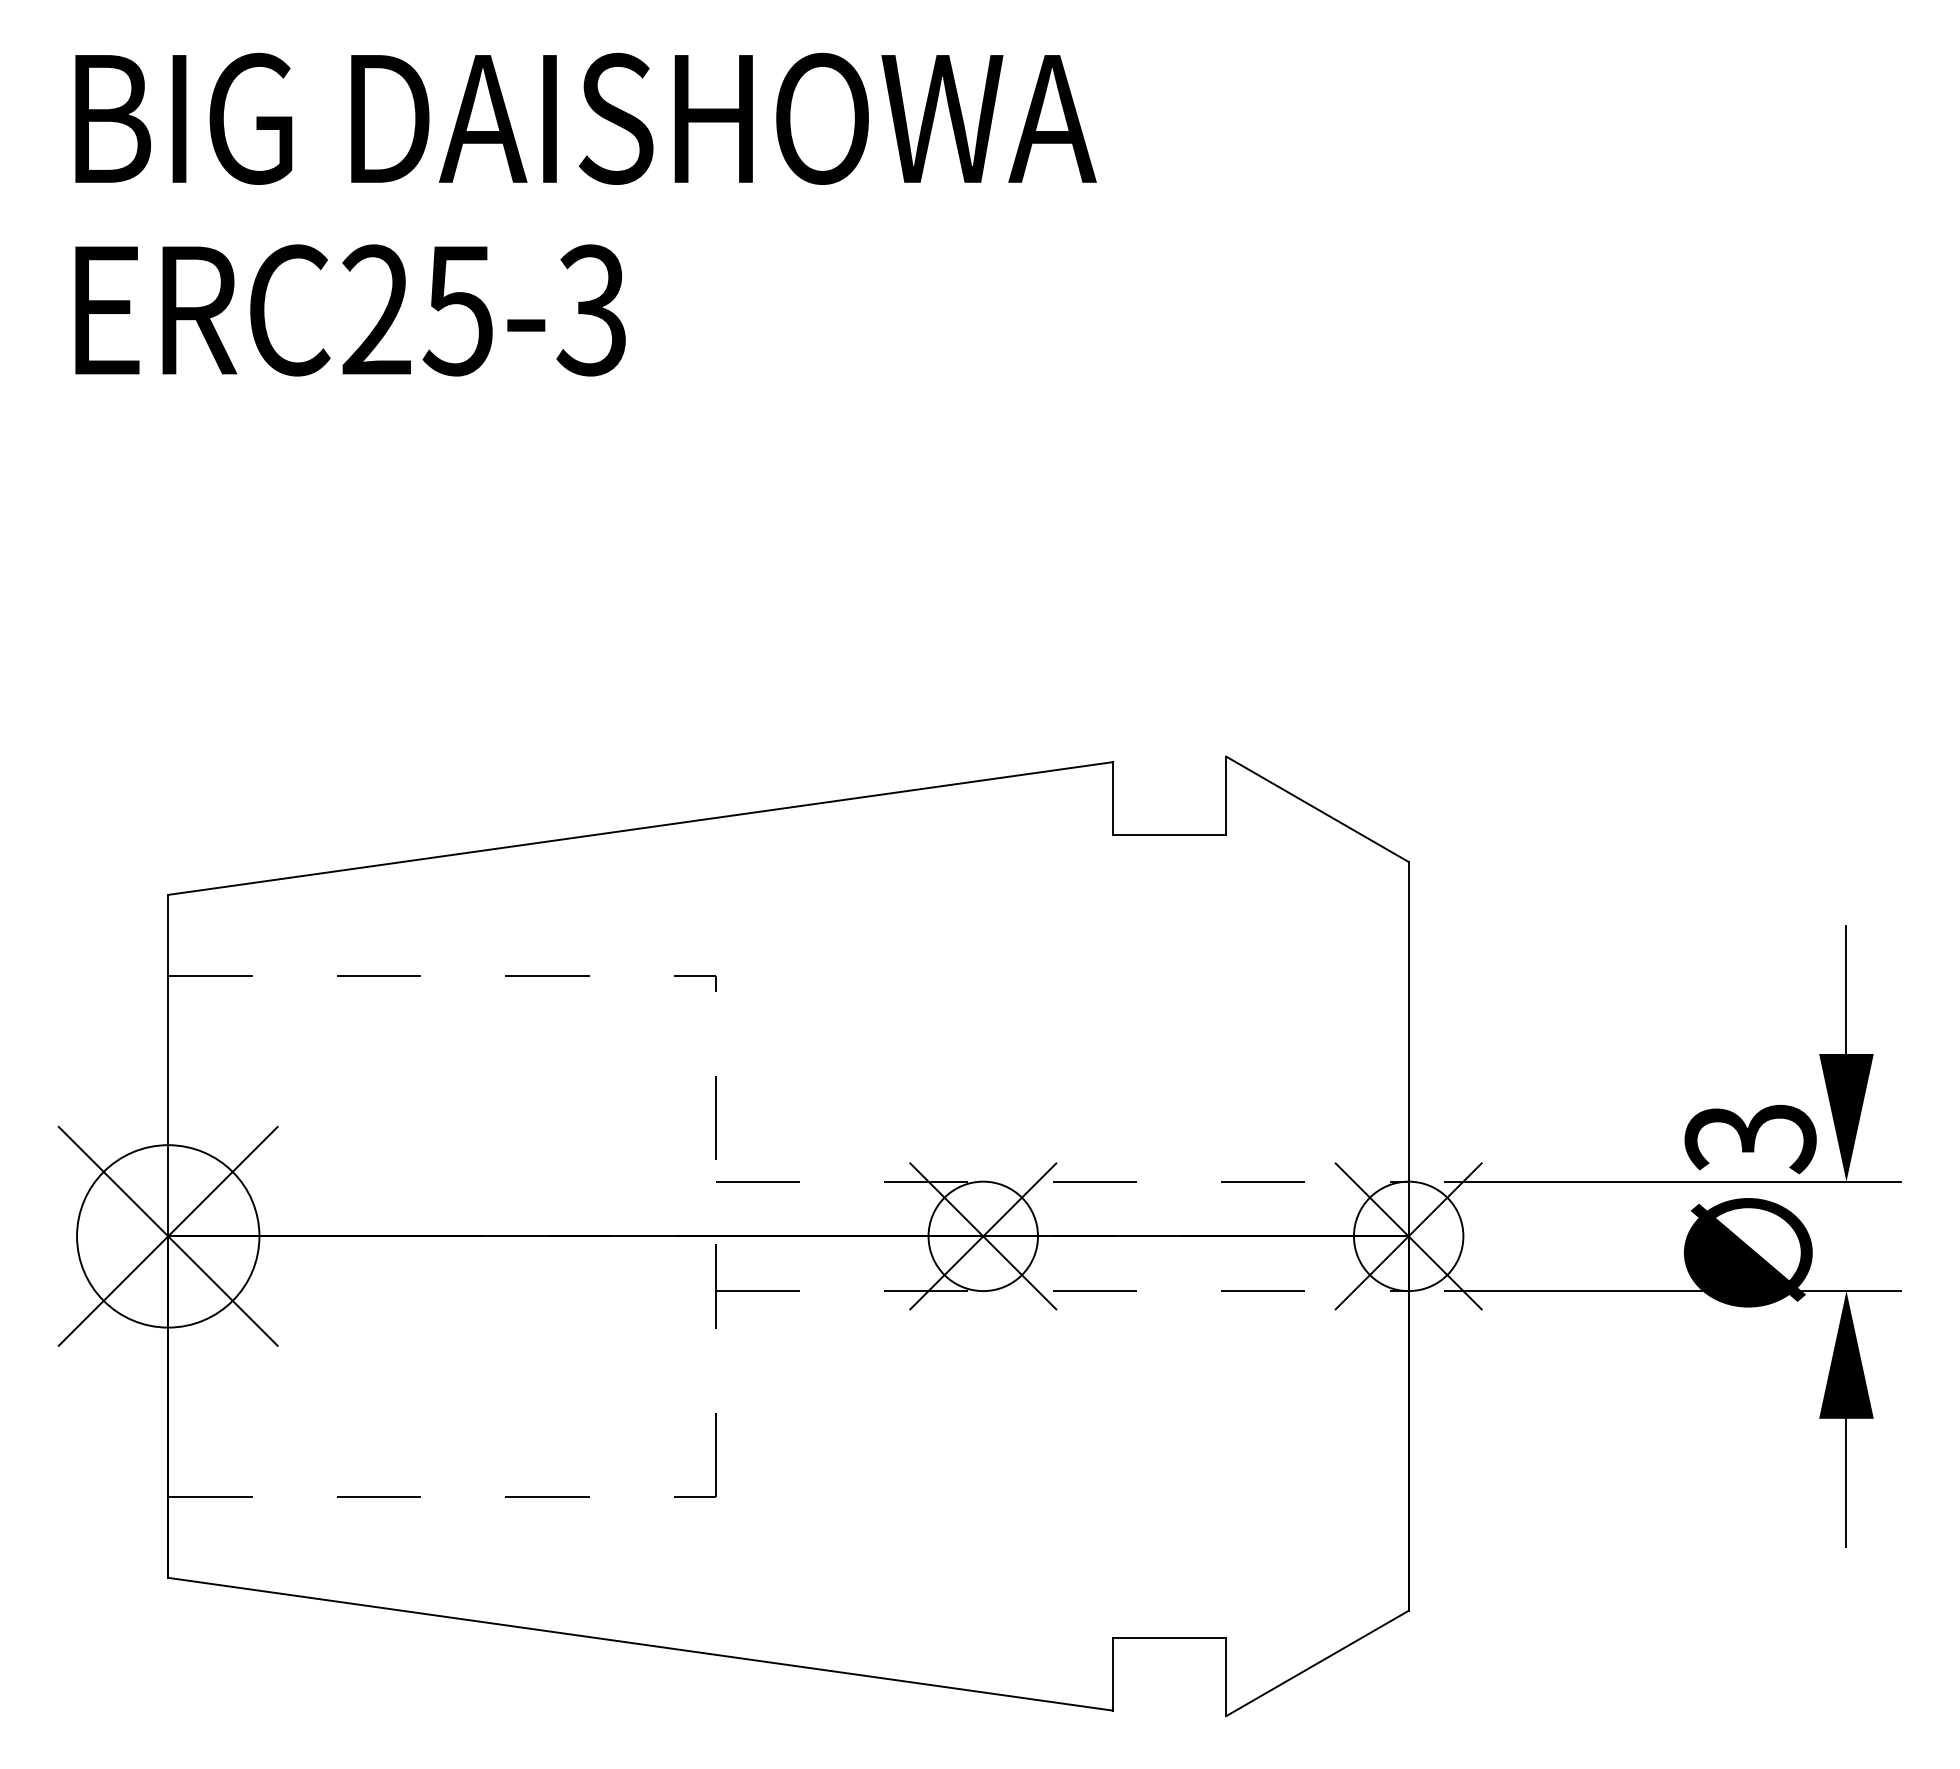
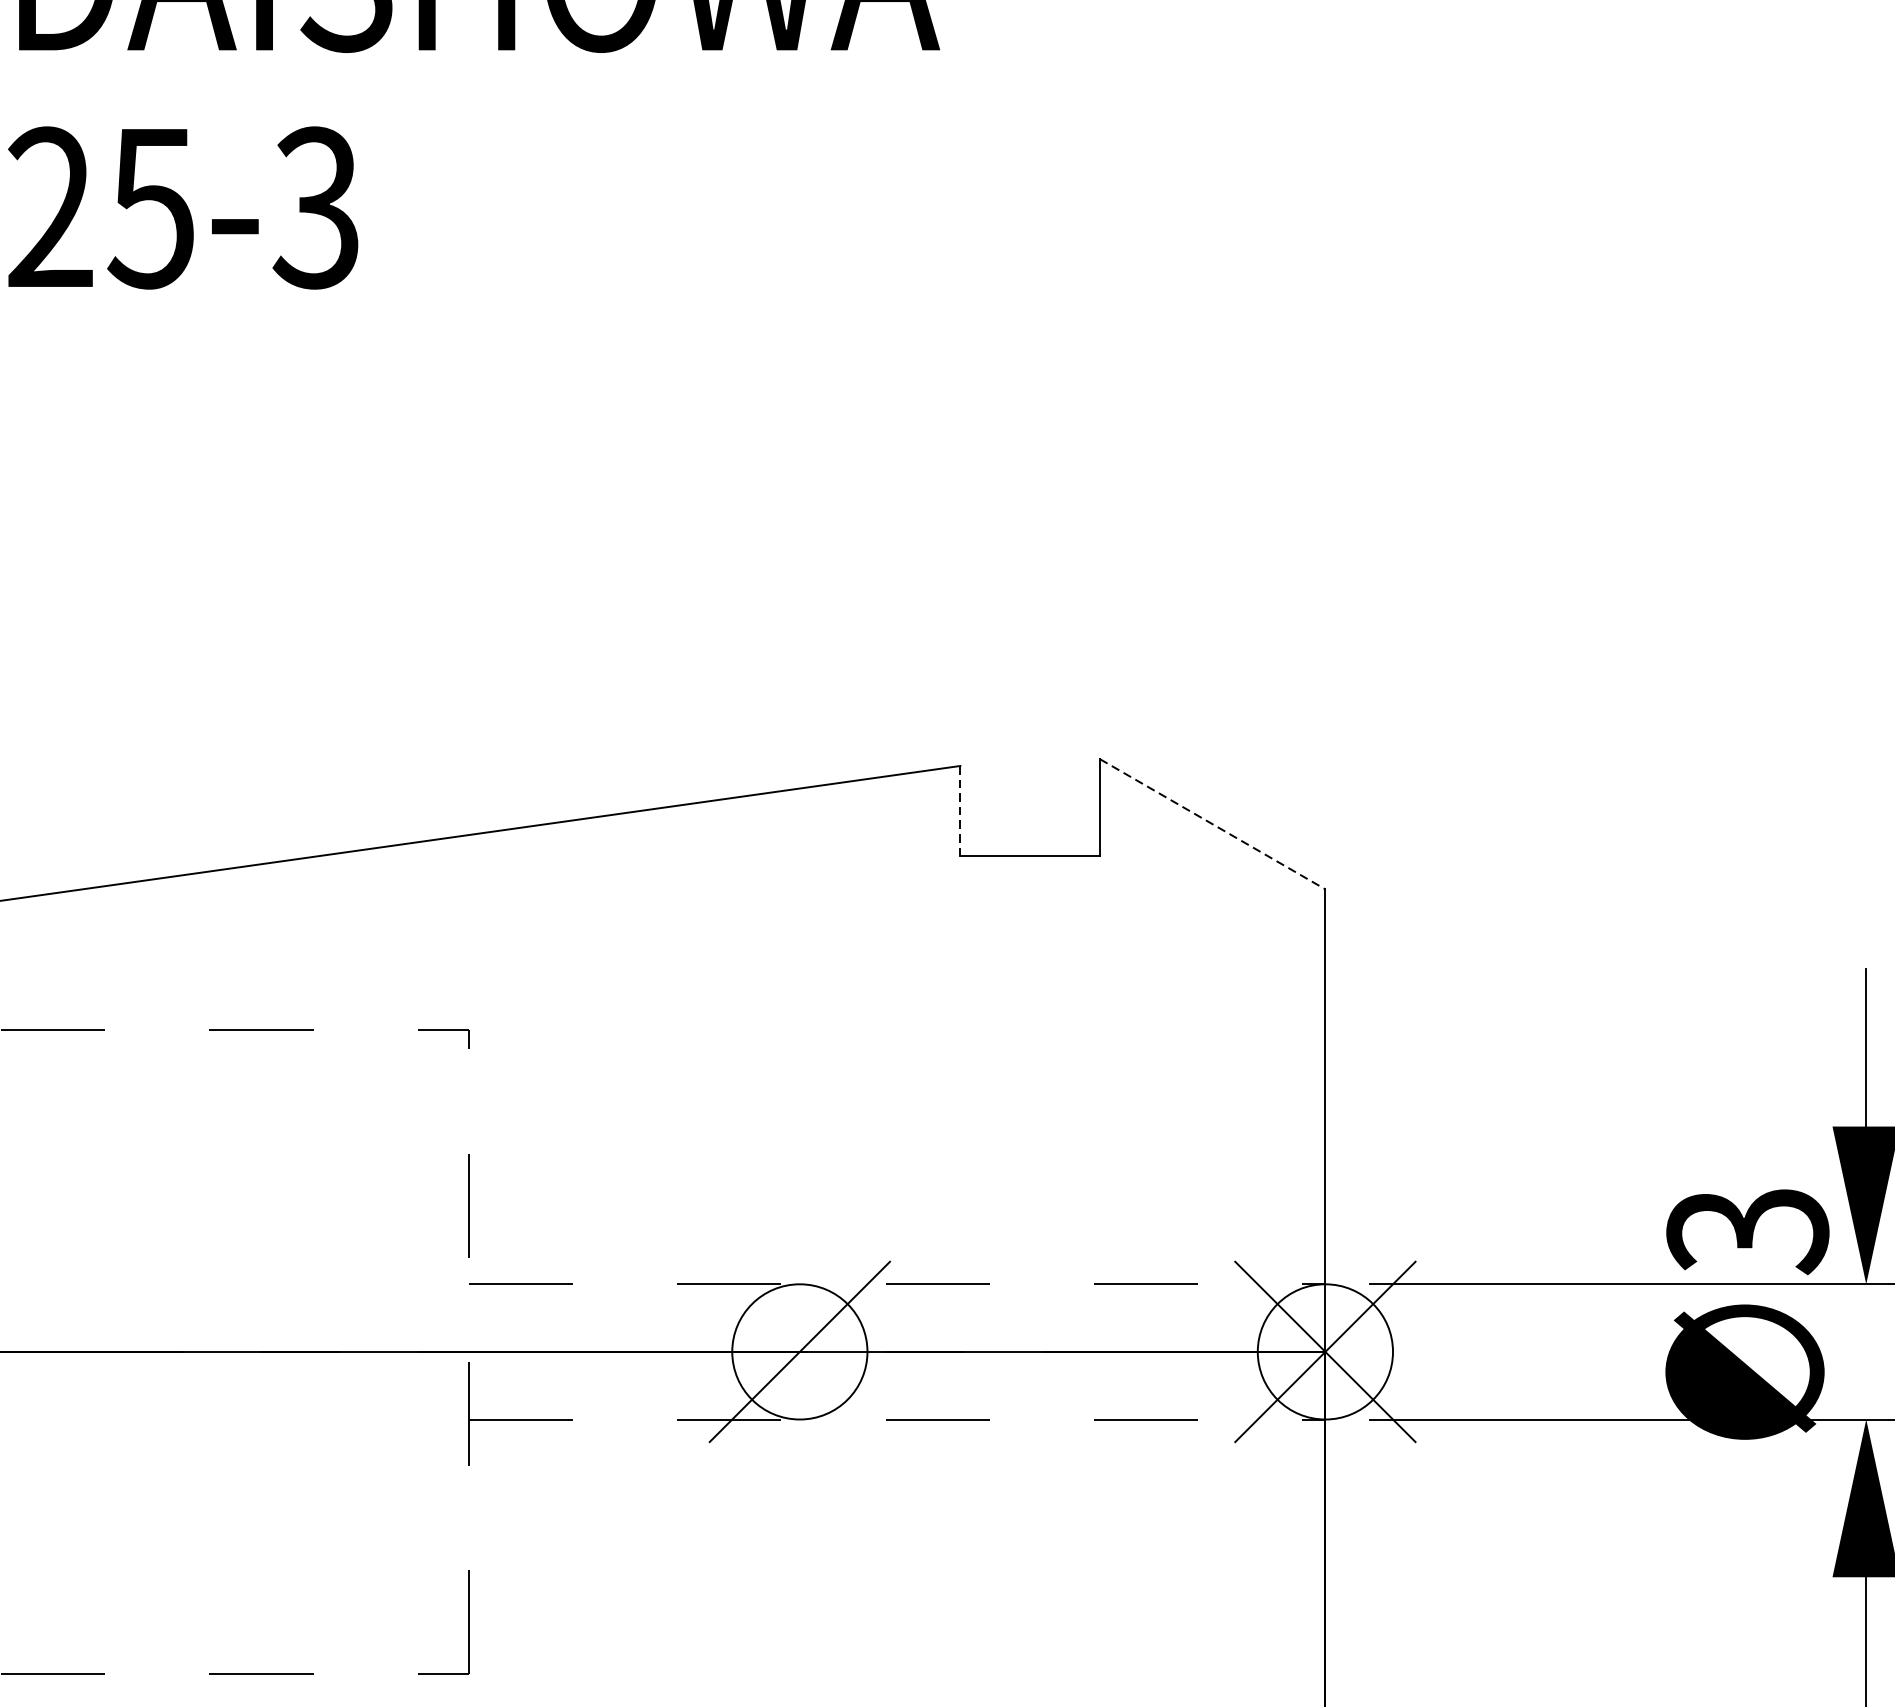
line: (1113, 799) -> (960, 812), solid -> dashed
line: (1317, 809) -> (1212, 824), solid -> dashed
line: (983, 1236) -> (800, 1352), removed

